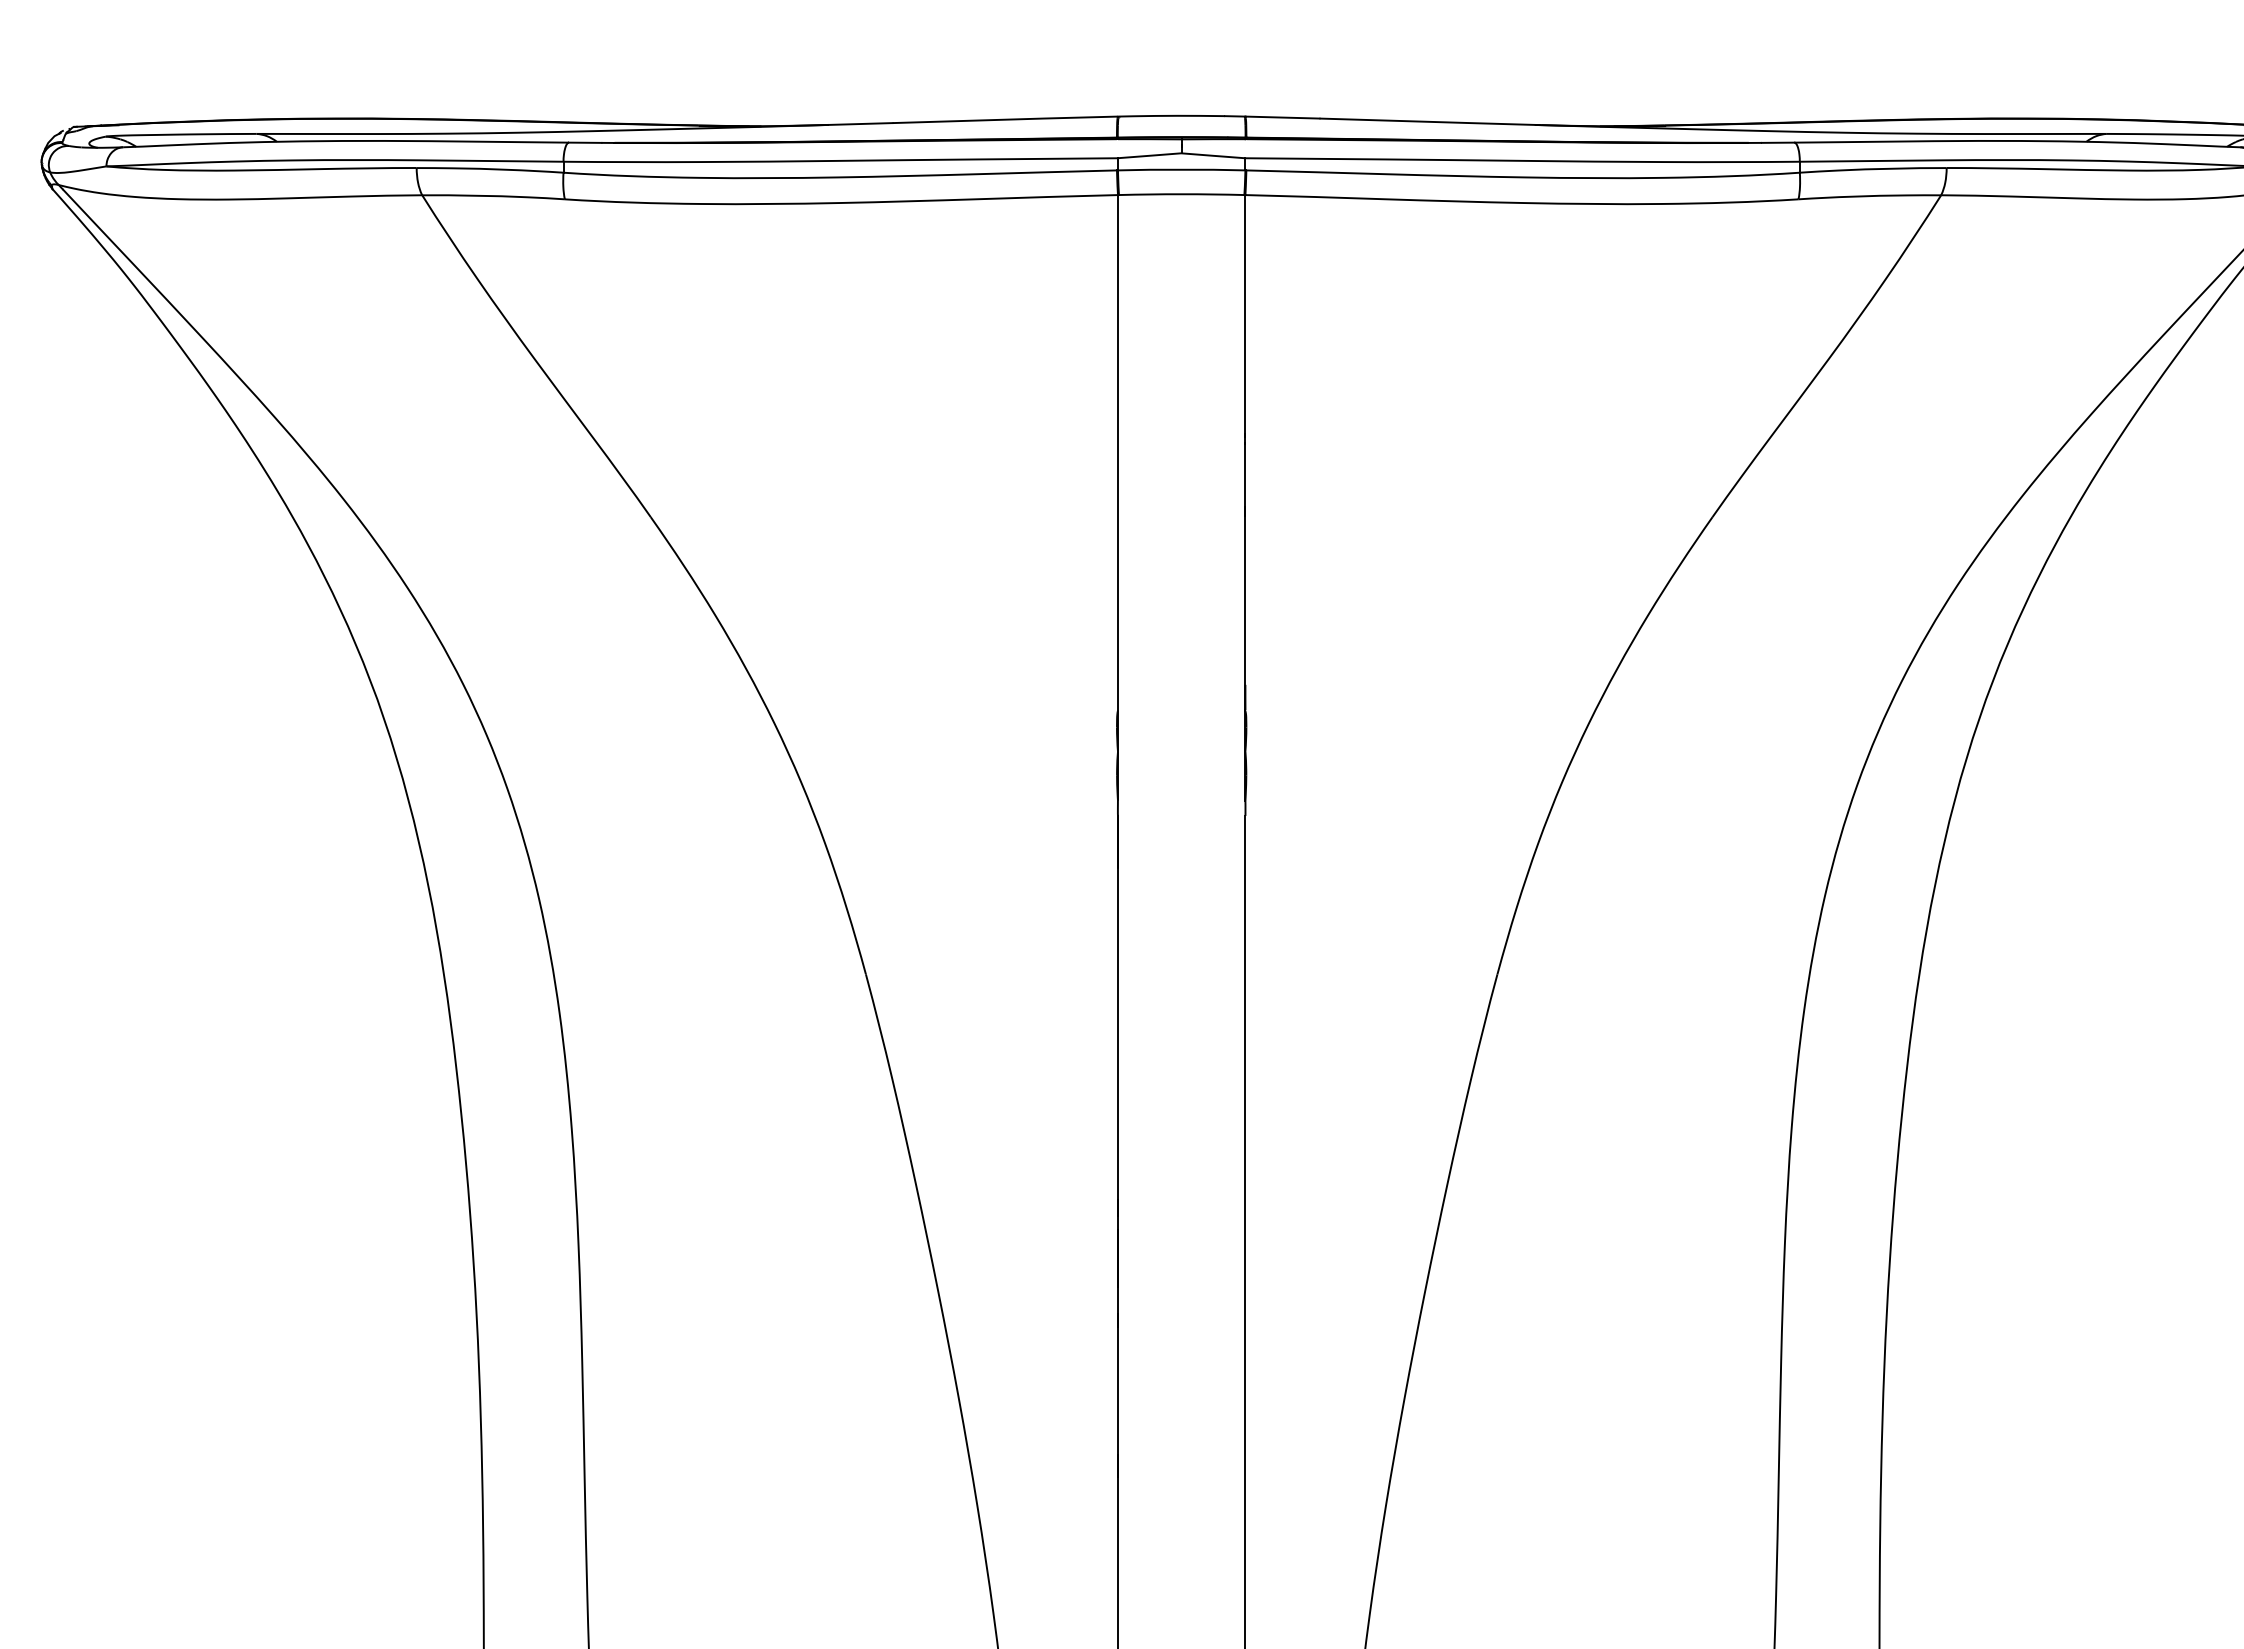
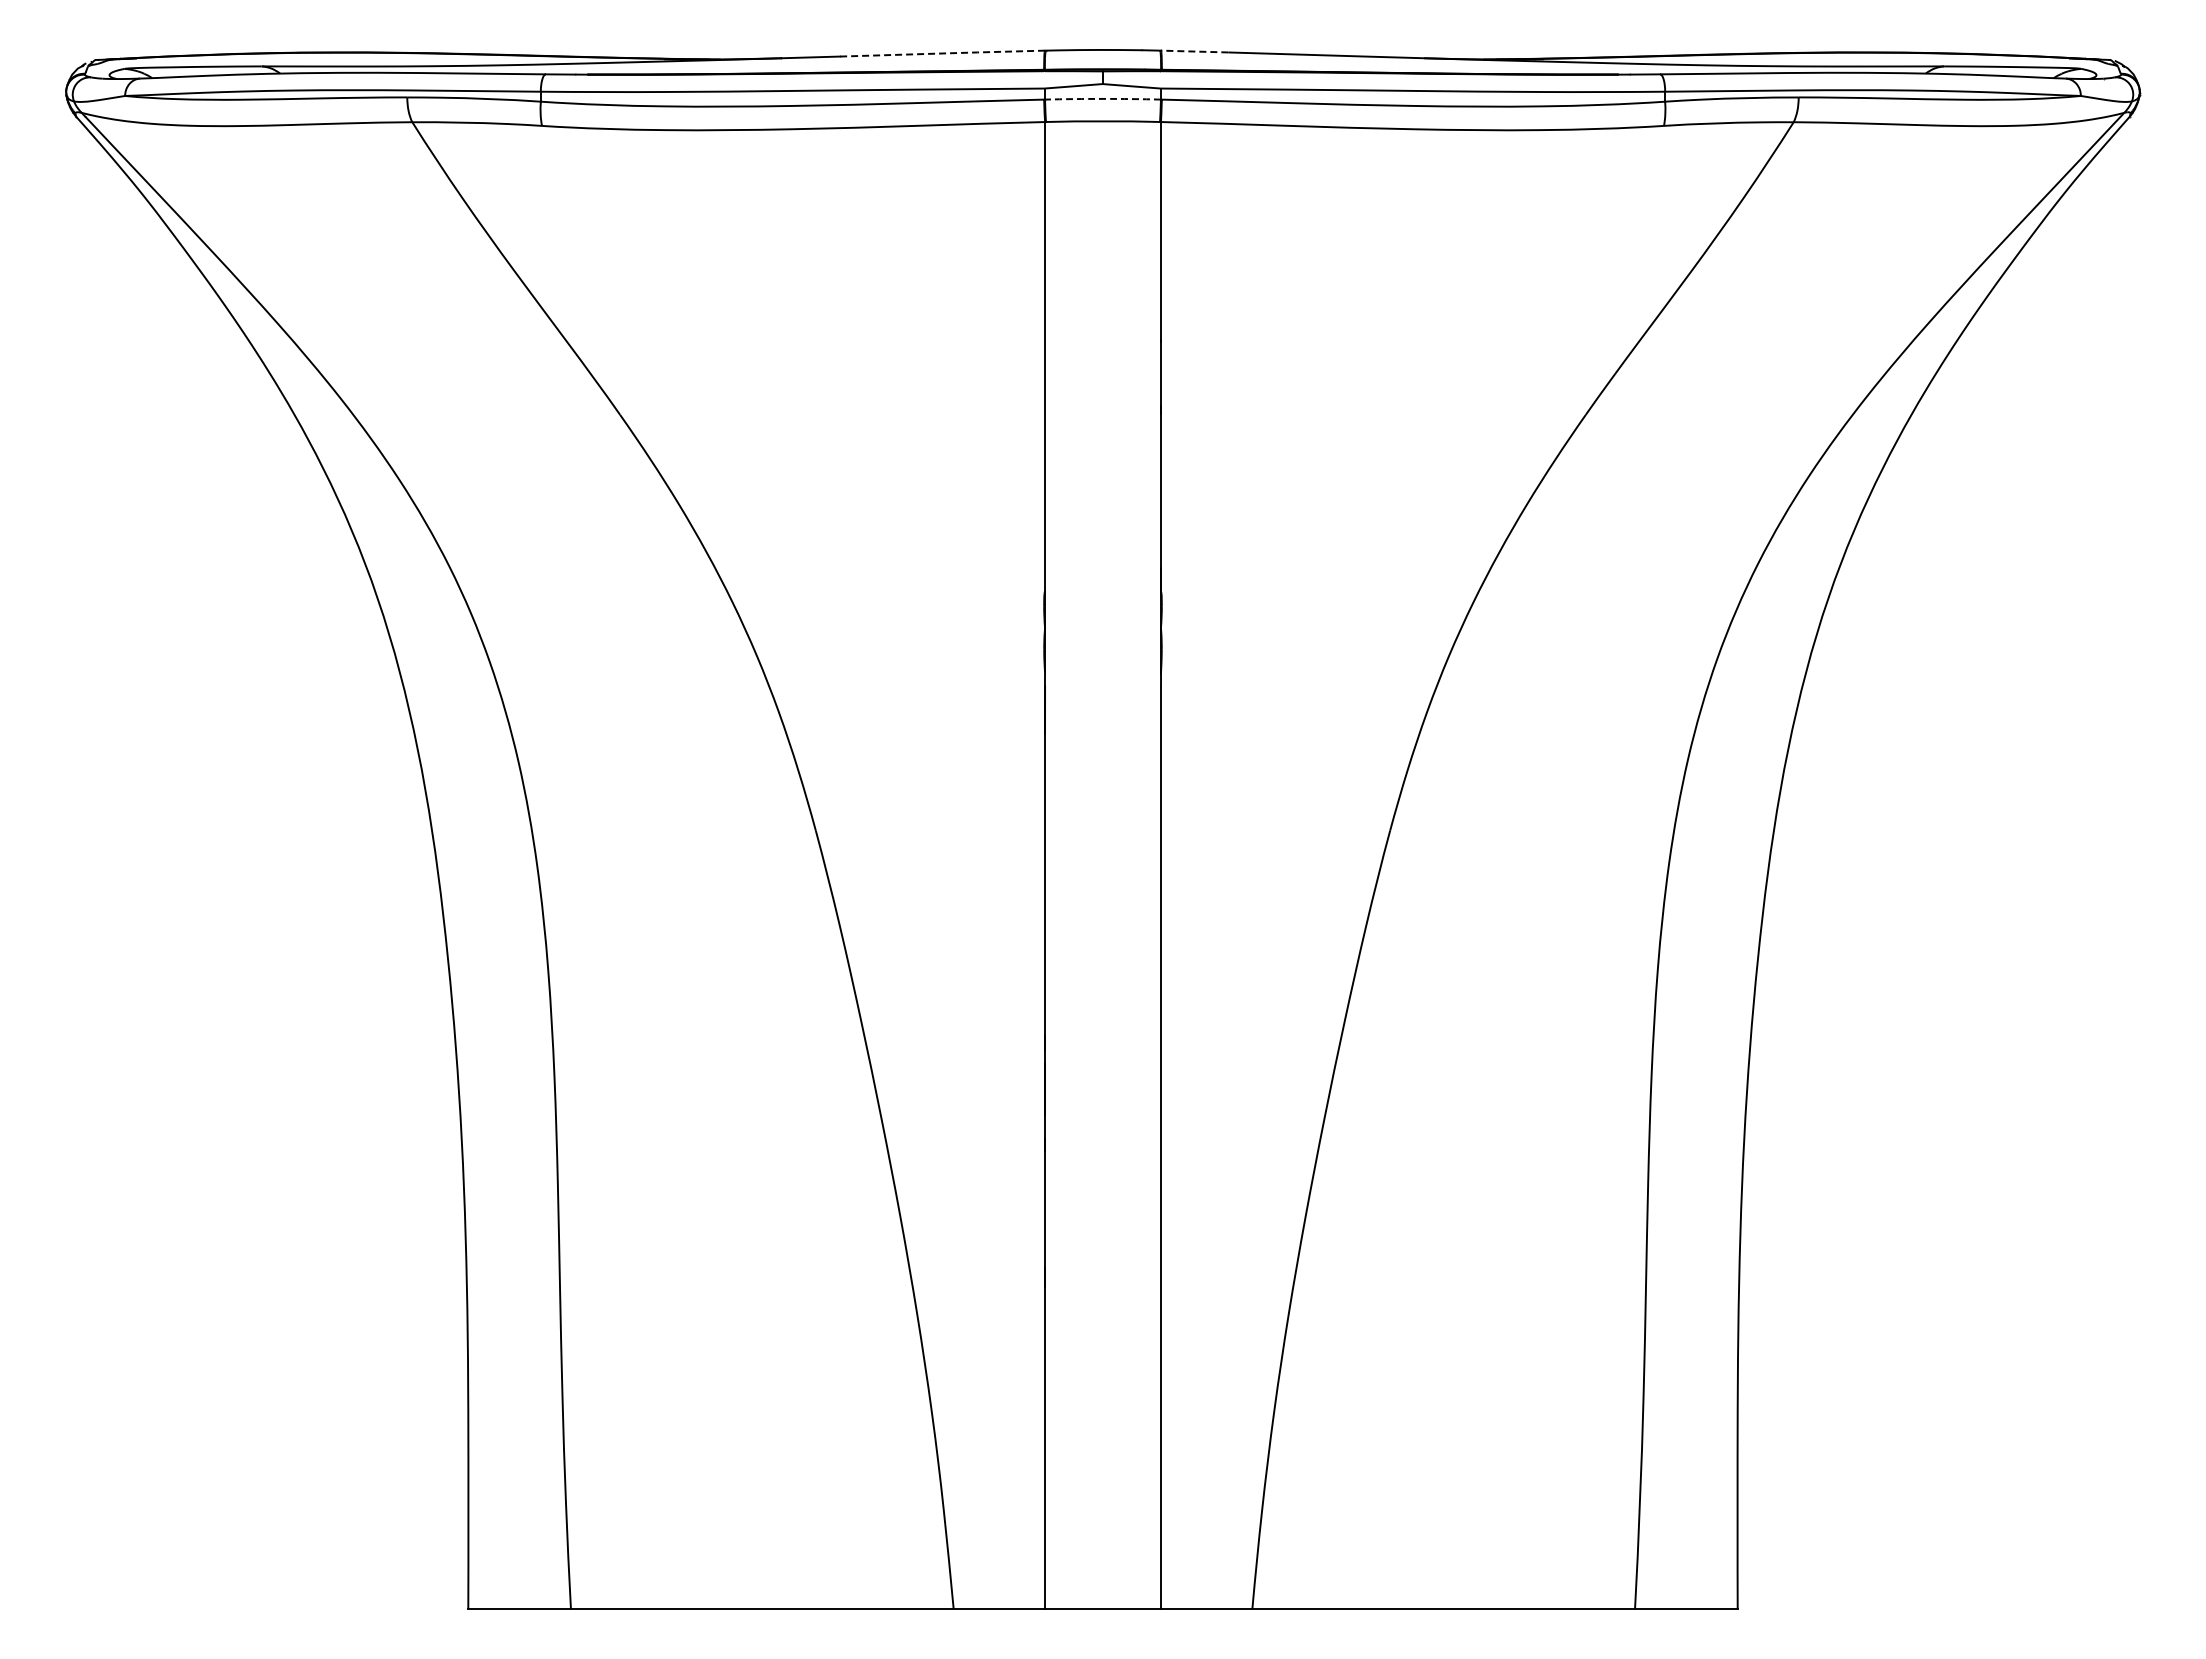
line: (1282, 117) -> (1194, 51), solid -> dashed
line: (1005, 119) -> (942, 53), solid -> dashed
arc: (1182, 169) -> (1103, 98), solid -> dashed

